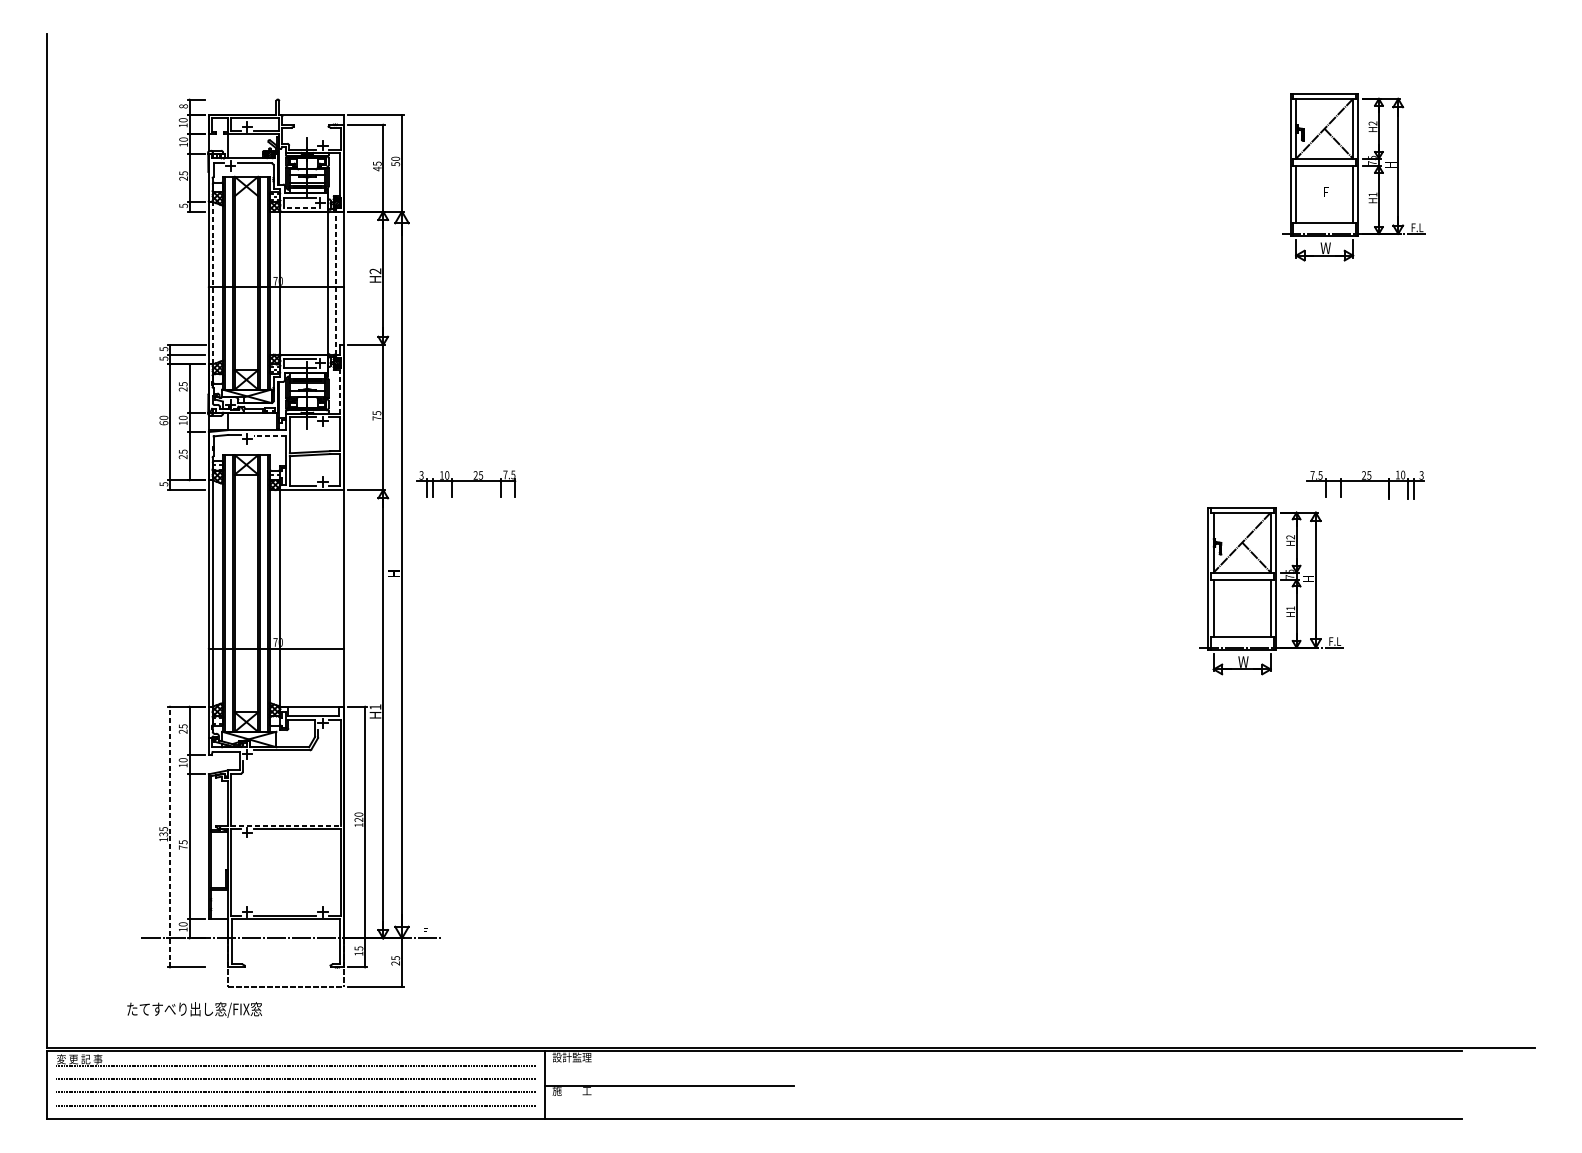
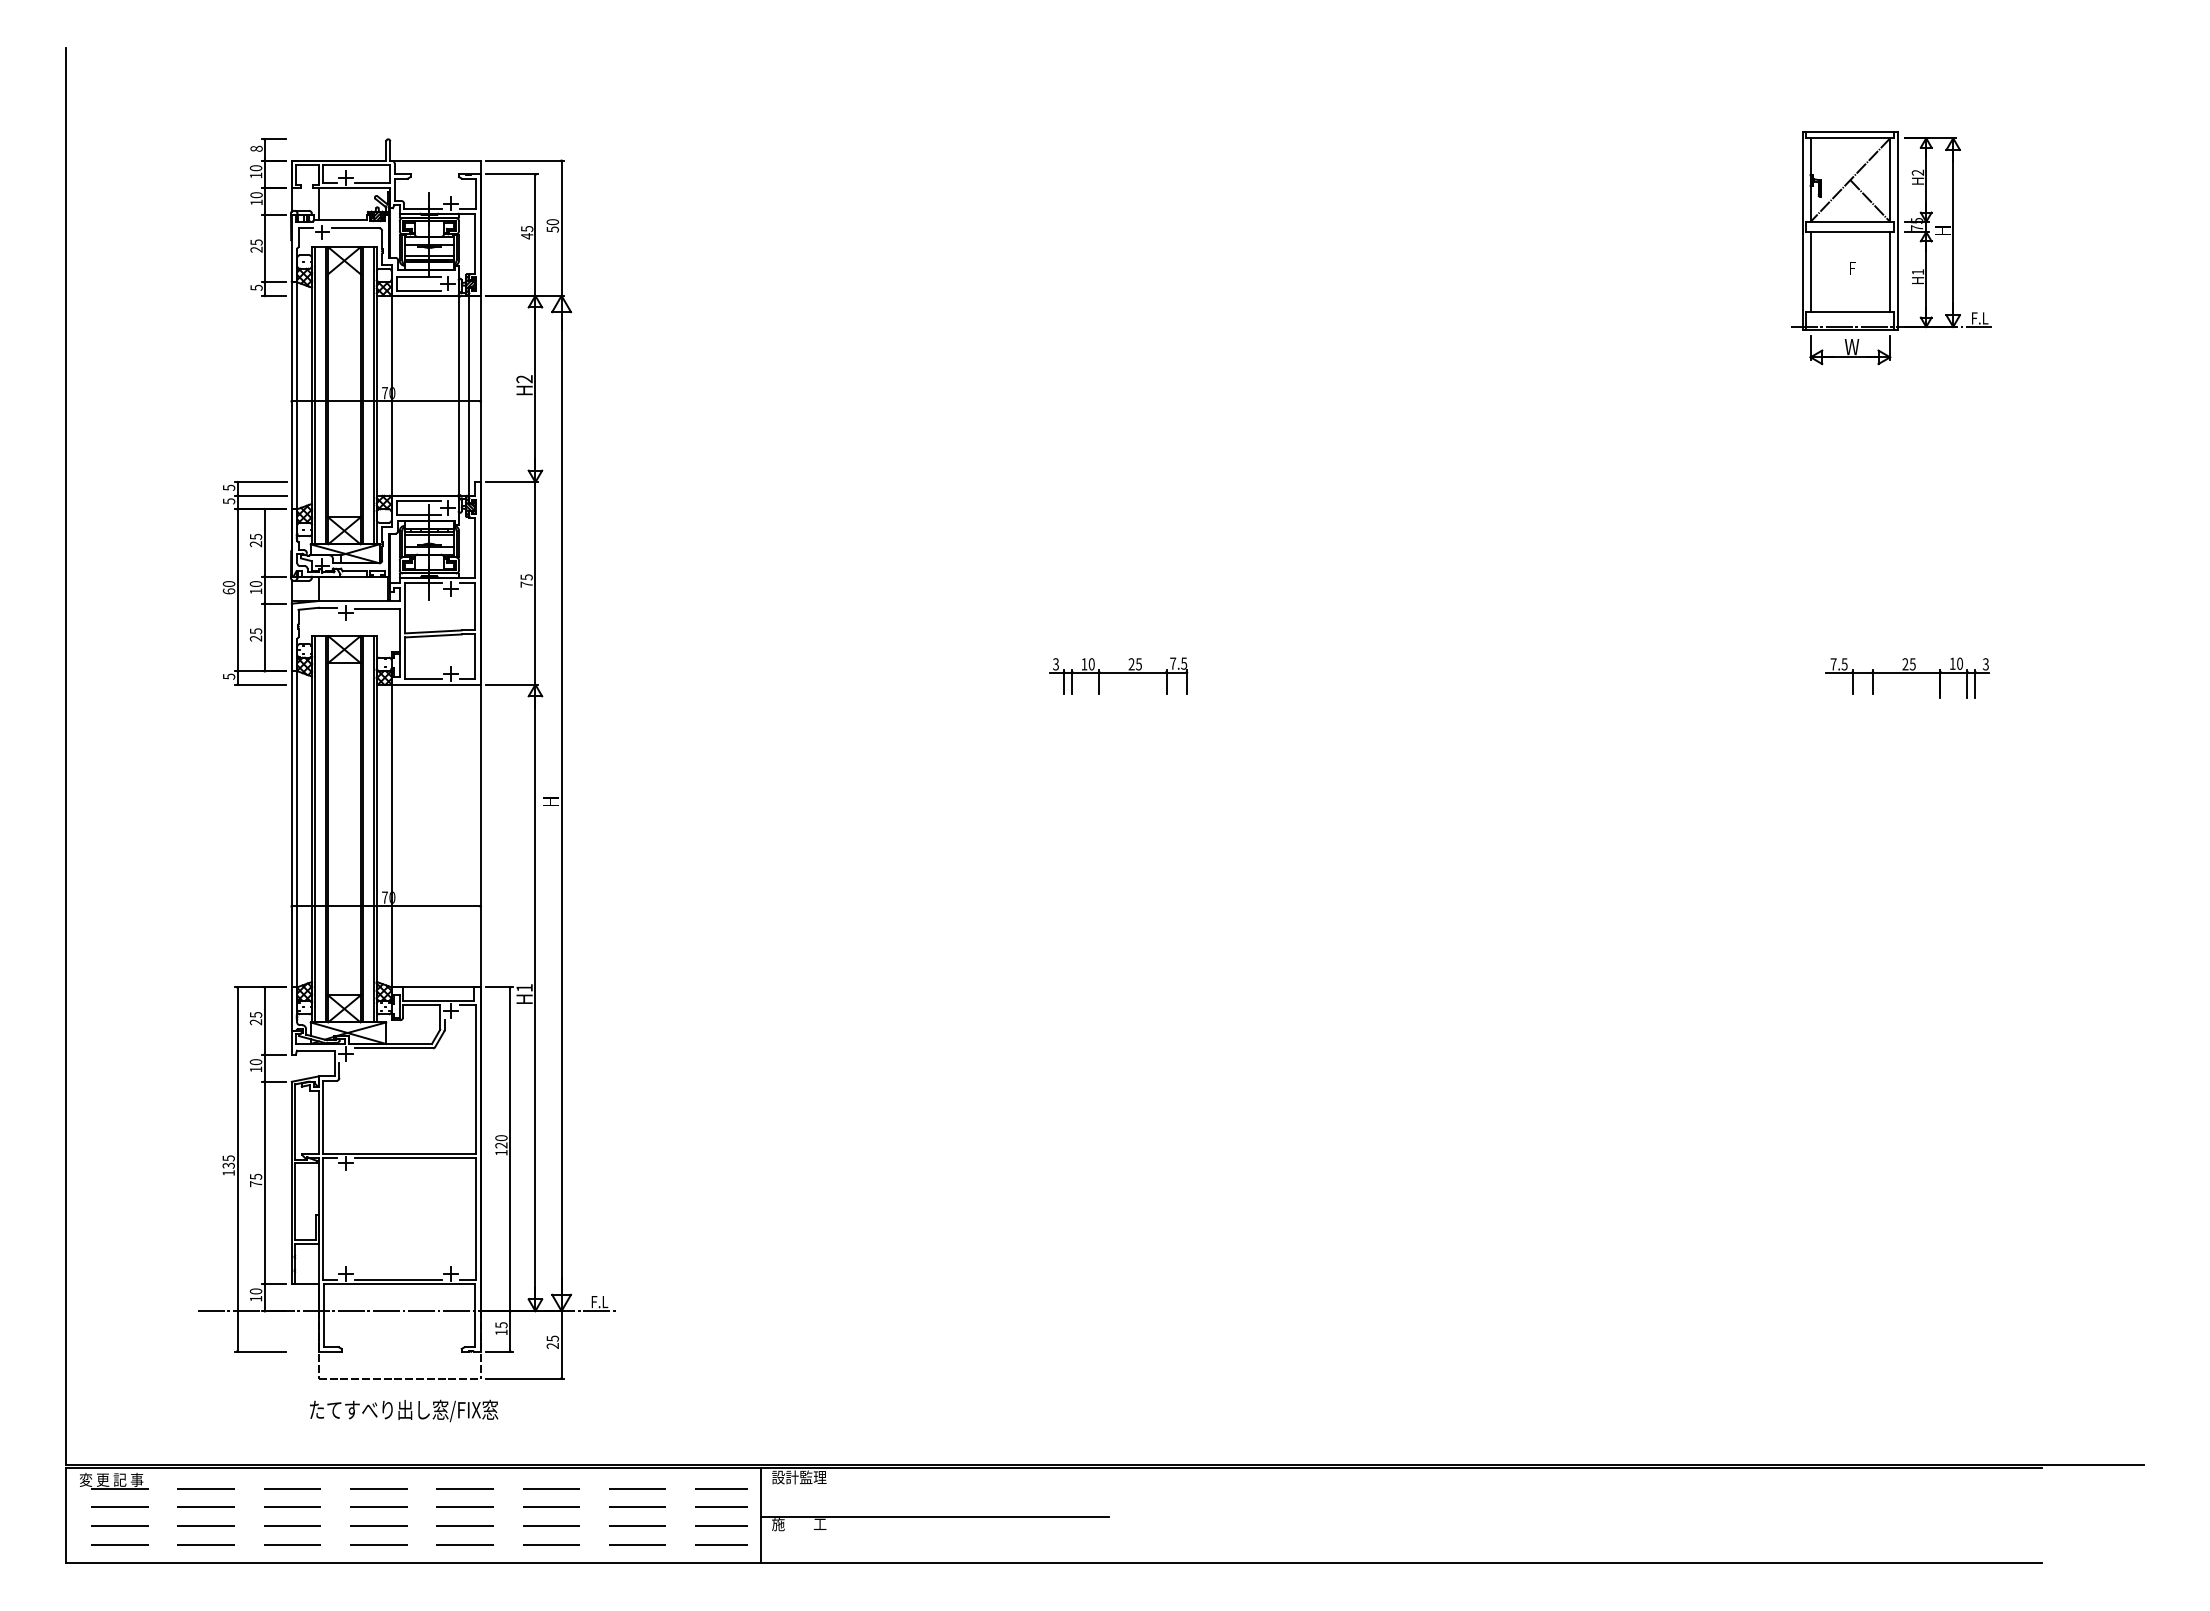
line: (299, 207) -> (418, 290), dashed -> solid
line: (336, 282) -> (469, 395), dashed -> solid
line: (212, 293) -> (297, 410), dashed -> solid
line: (340, 391) -> (475, 547), dashed -> solid
line: (270, 436) -> (377, 609), dashed -> solid
part: (466, 483) -> (1118, 675), moved
part: (1271, 591) -> (1776, 826), removed
line: (286, 825) -> (400, 1153), dashed -> solid
line: (169, 836) -> (237, 1168), dashed -> solid
text: (429, 932) -> (599, 1302), F -> F.L
text: (195, 1009) -> (404, 1410), moved

